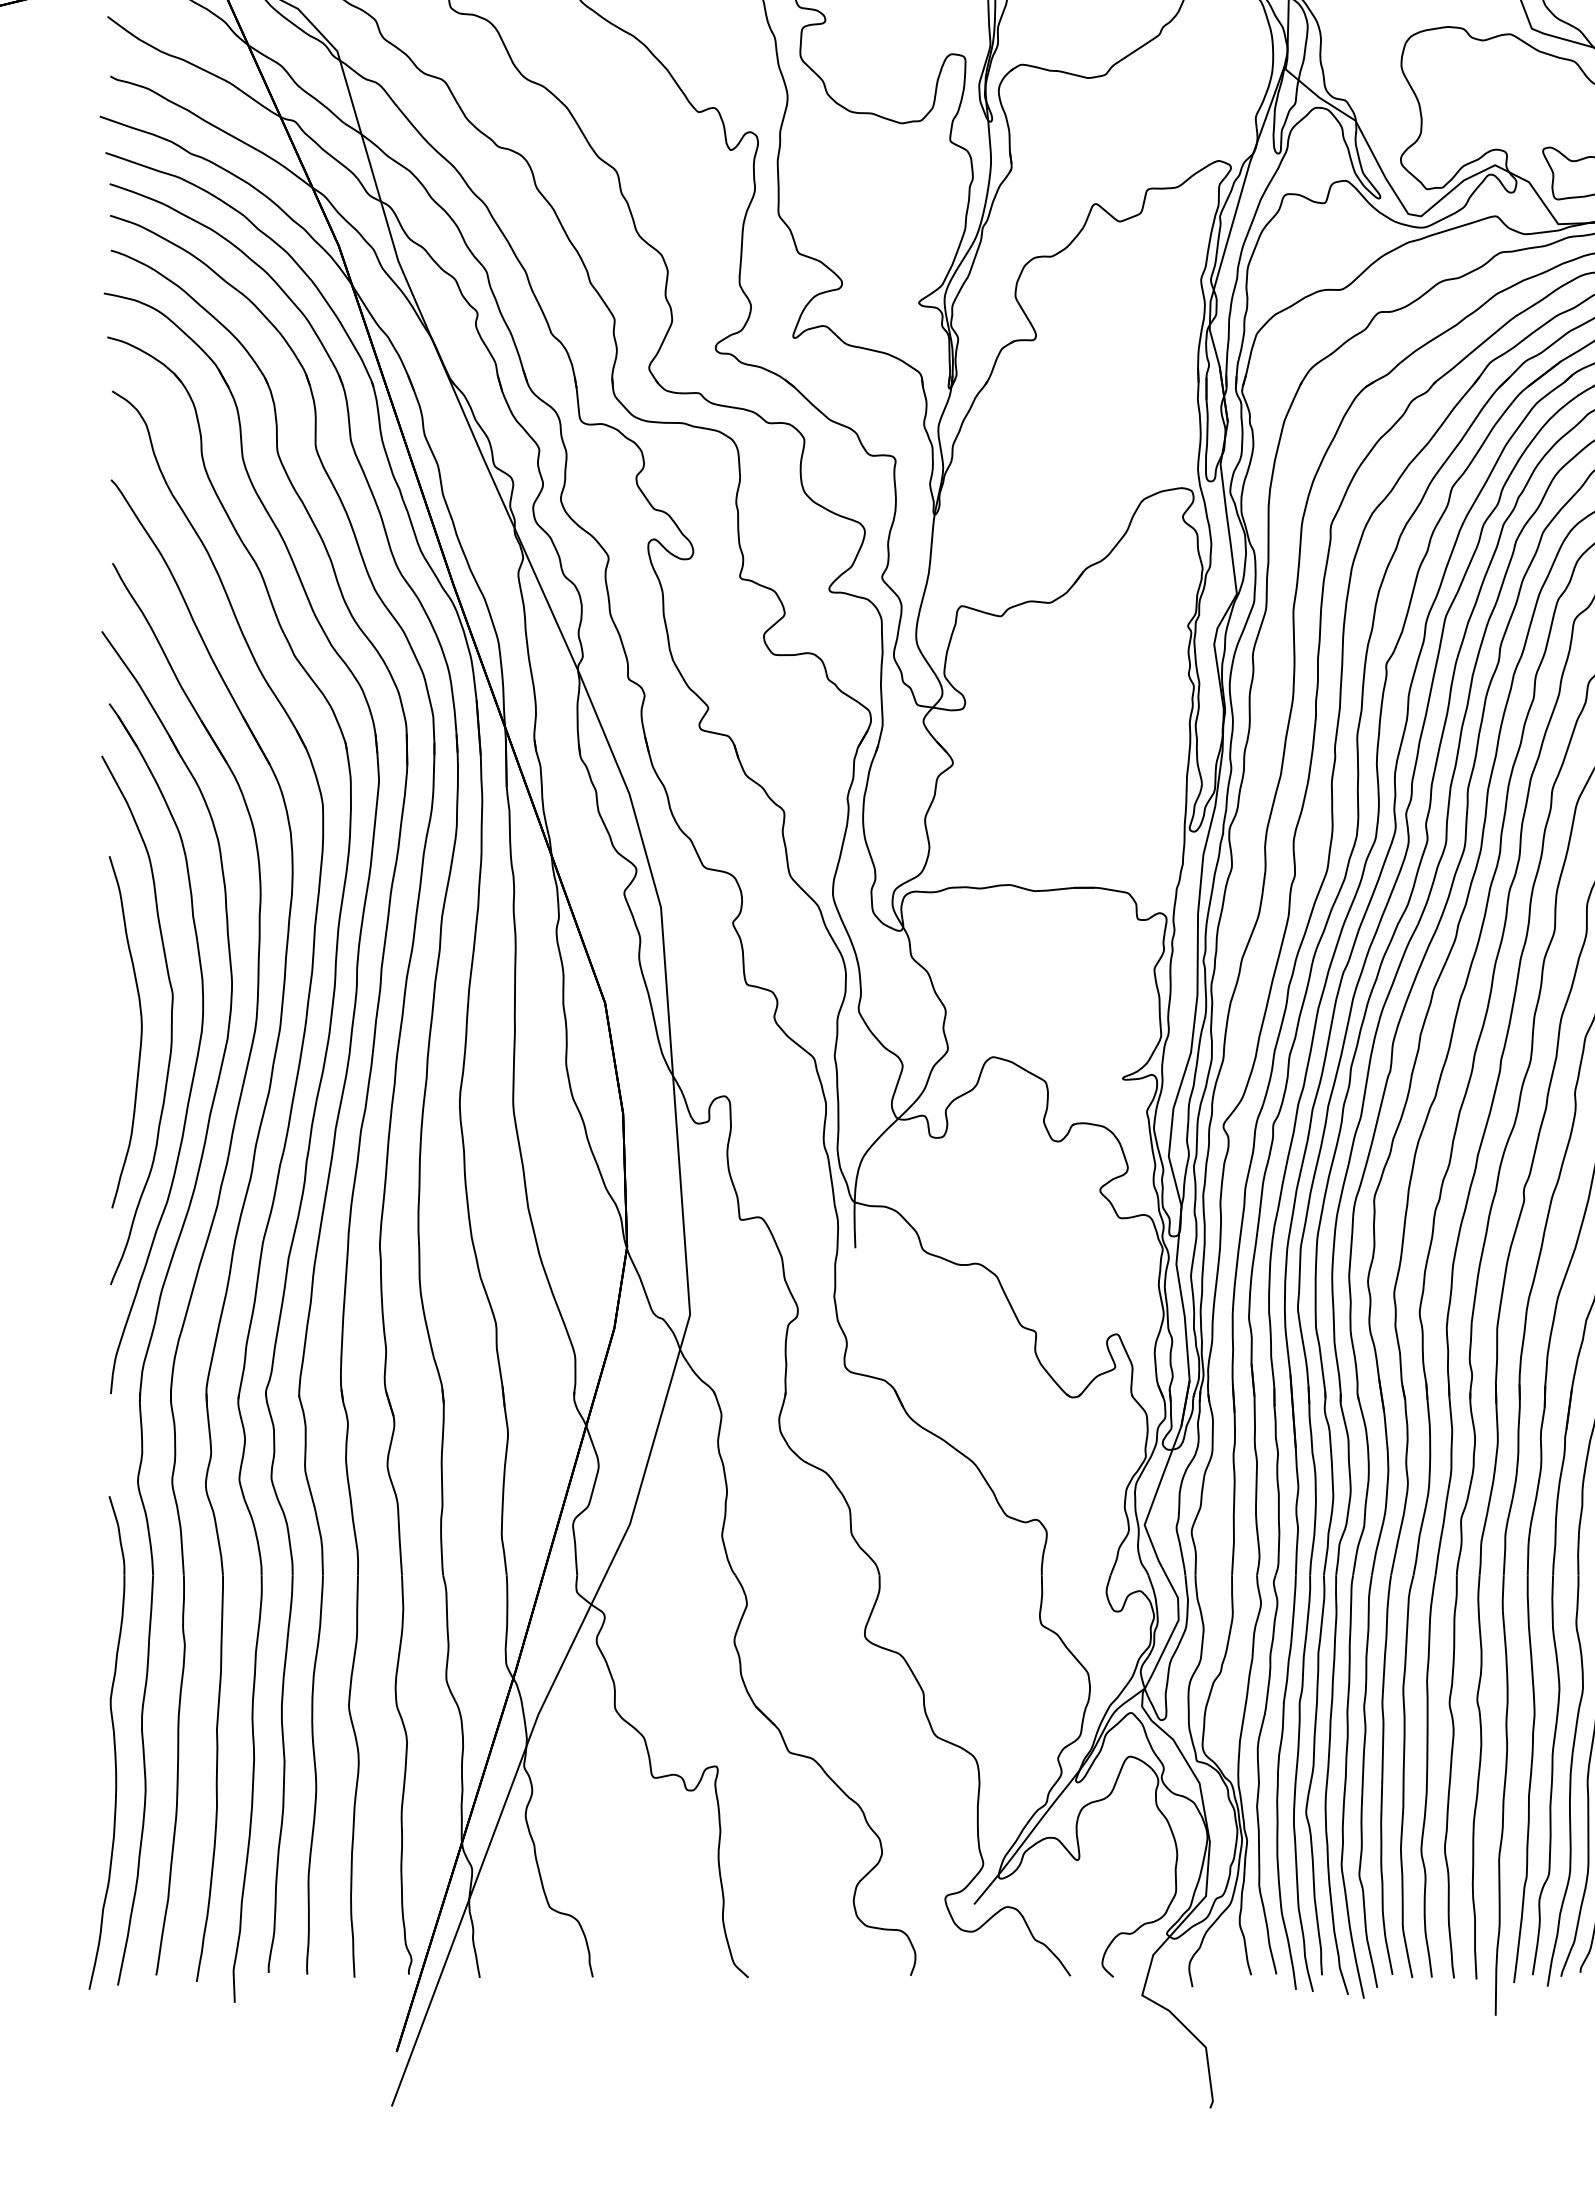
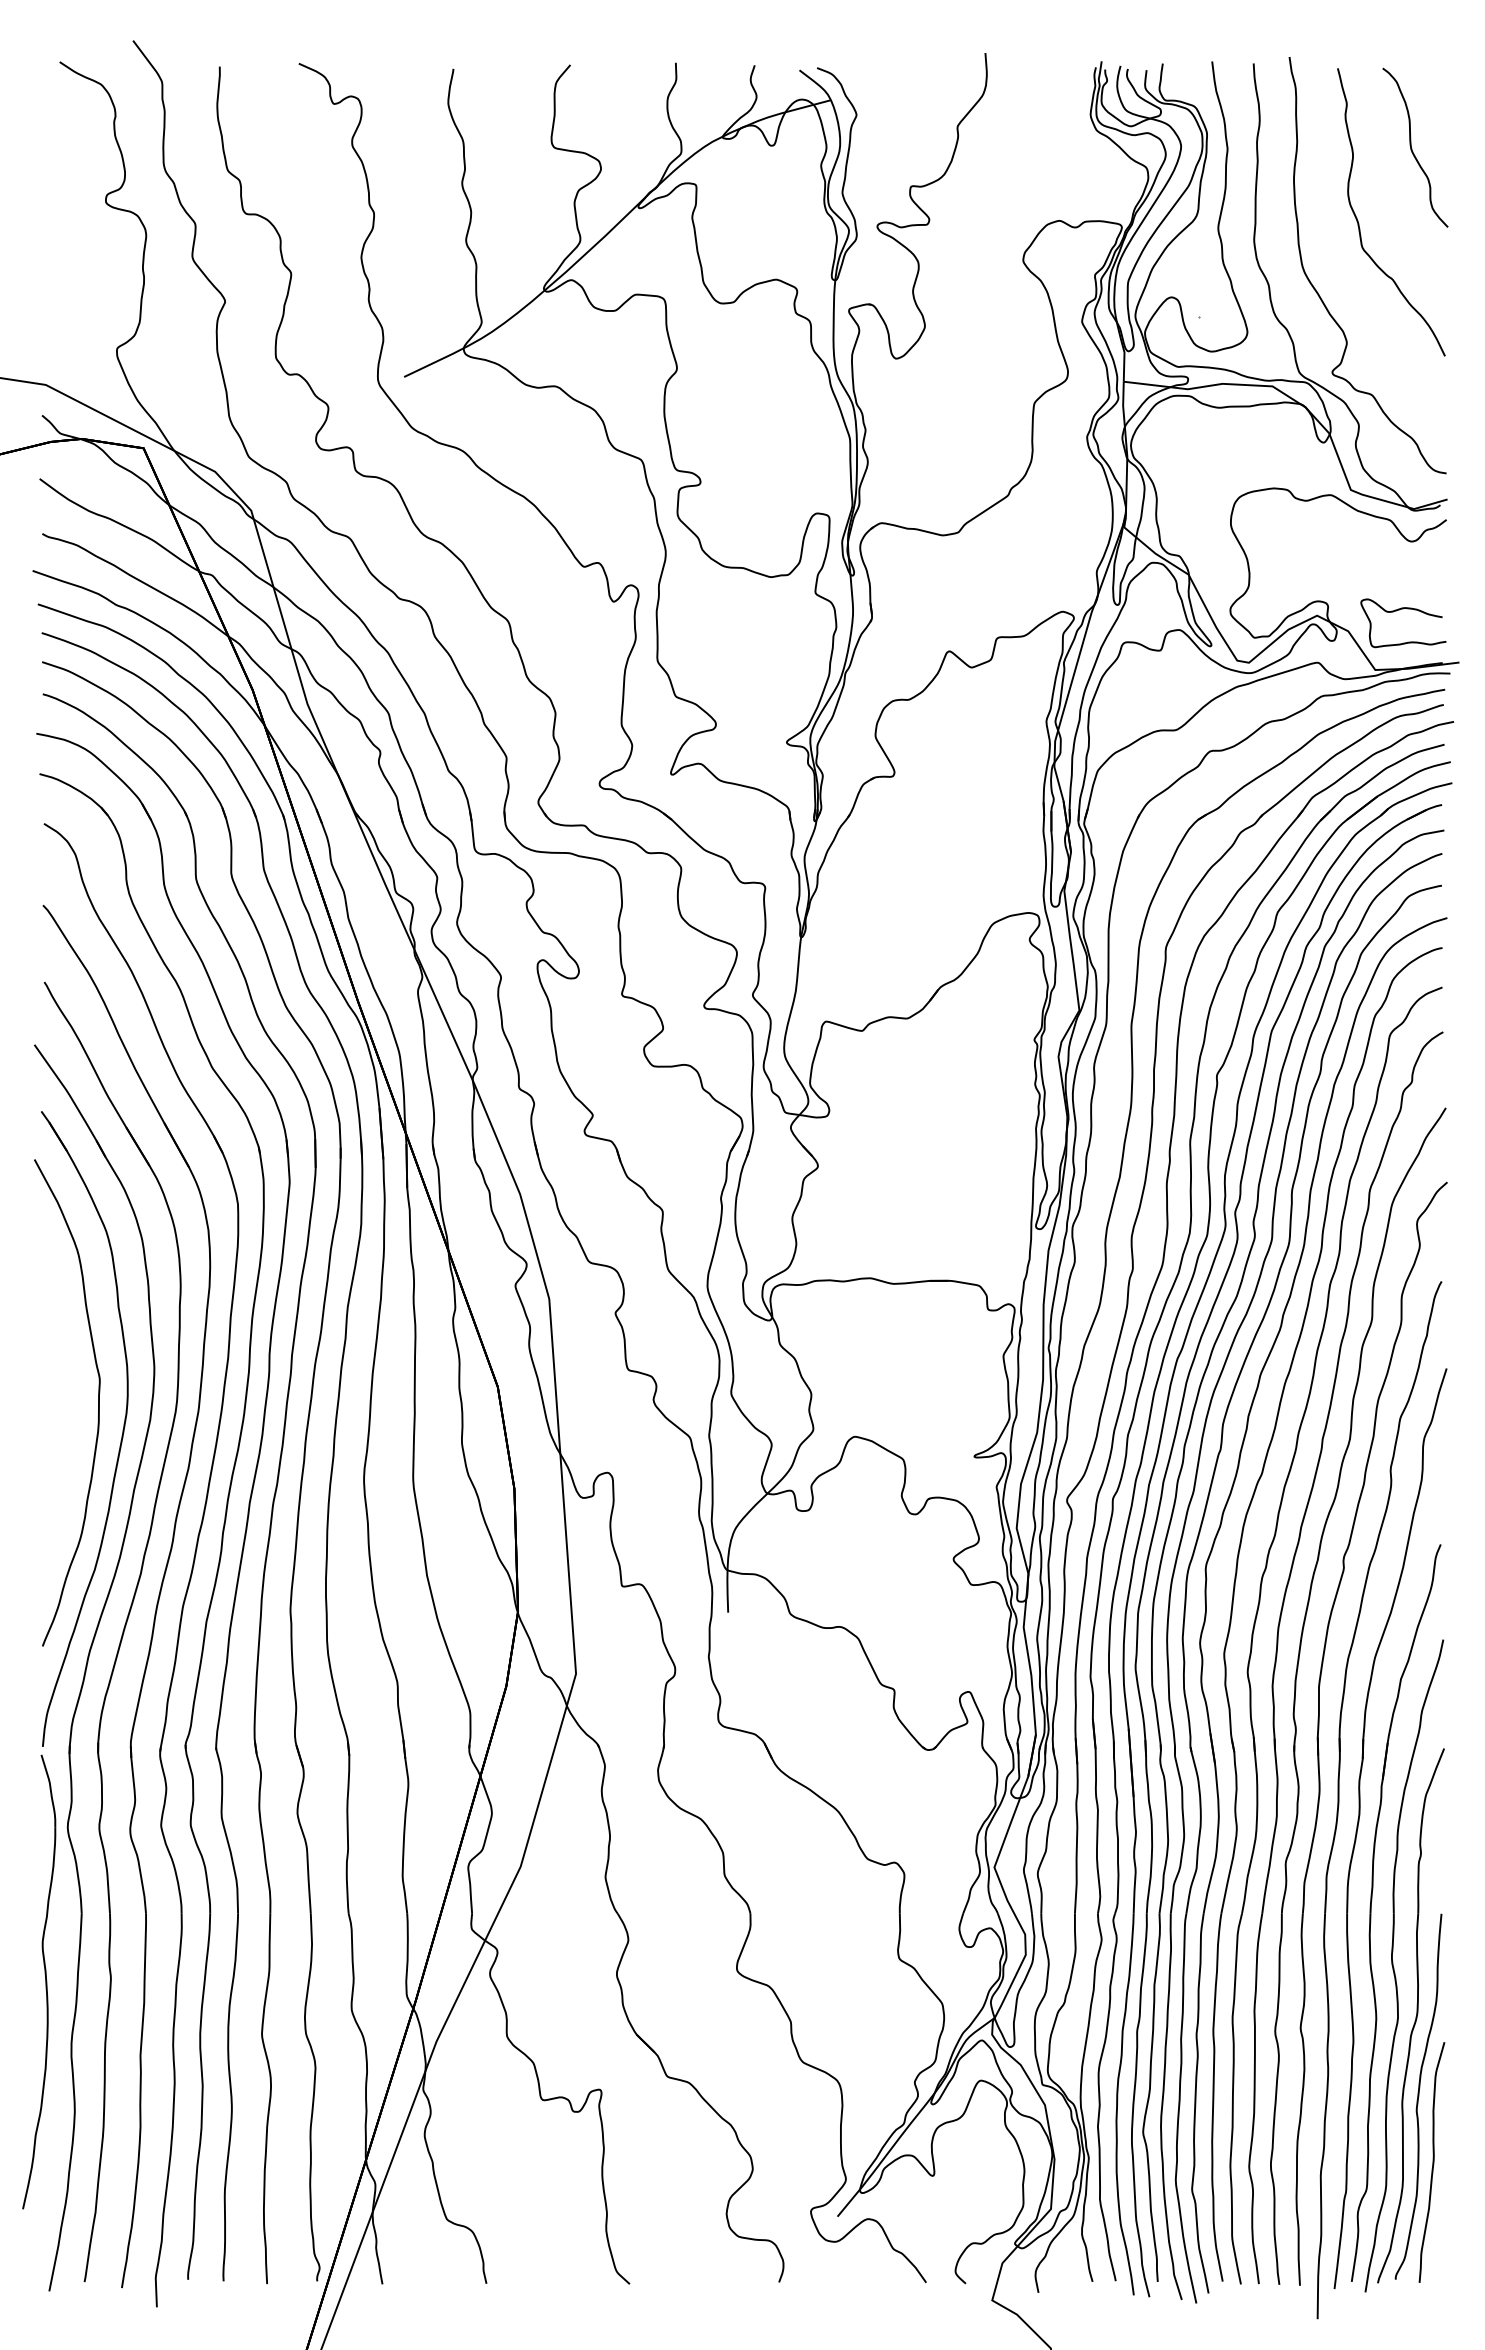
curve: (140, 1031) -> (70, 1413), removed
part: (107, 1742) -> (39, 1981), moved

